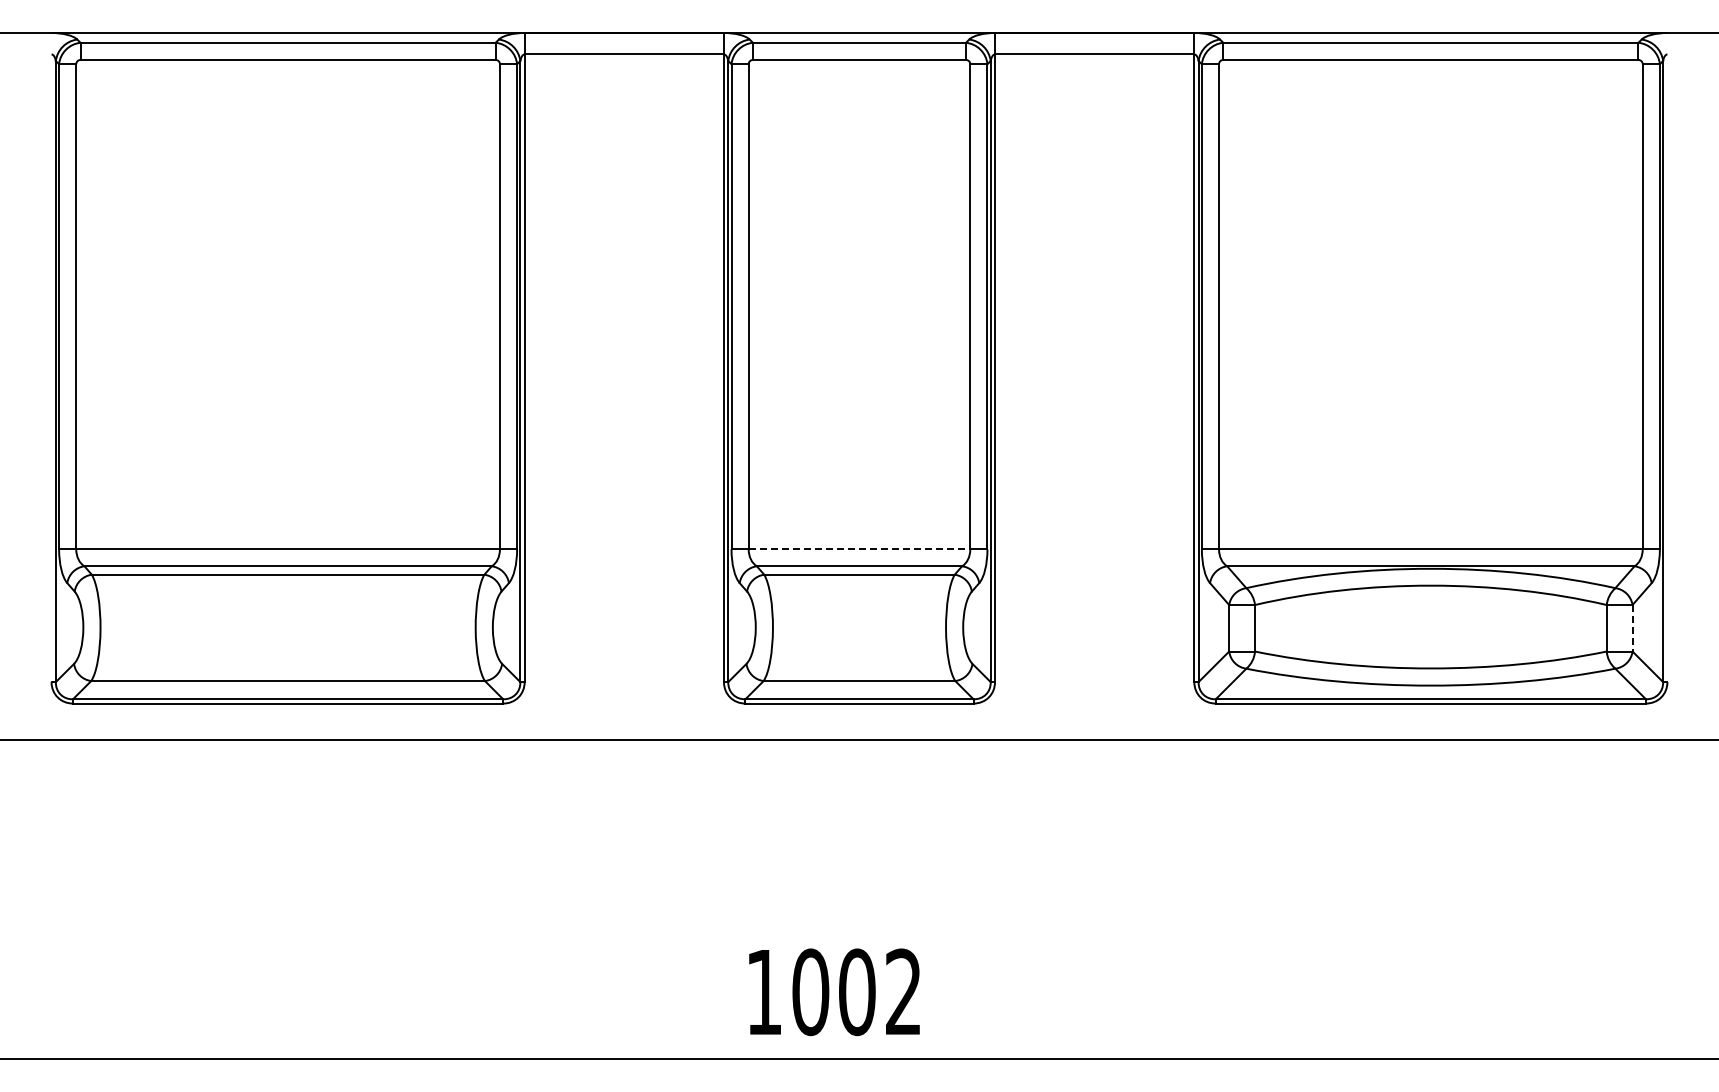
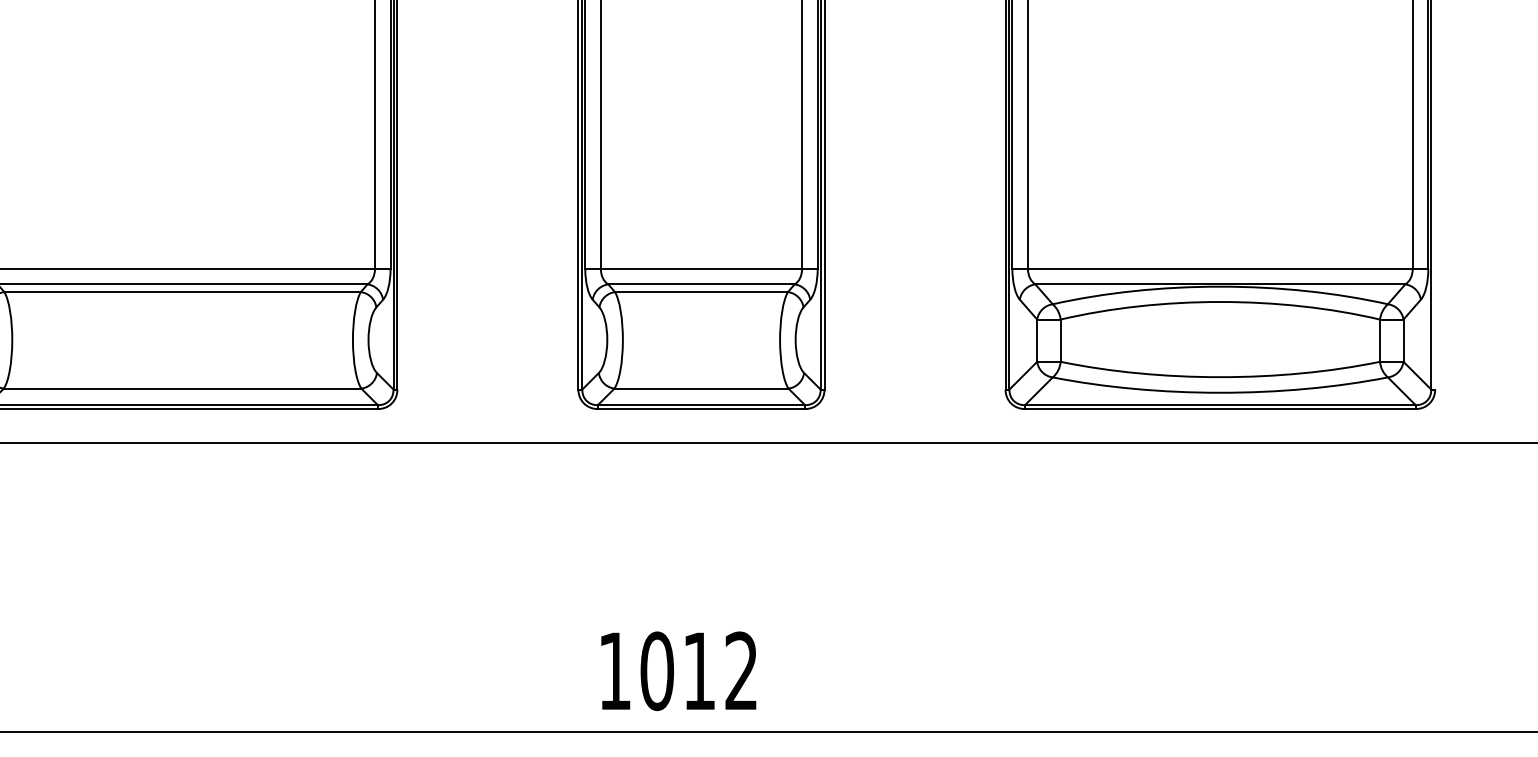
line: (859, 549) -> (701, 269), dashed -> solid
line: (1632, 628) -> (1403, 340), dashed -> solid
text: (857, 992) -> (699, 671), 1002 -> 1012

